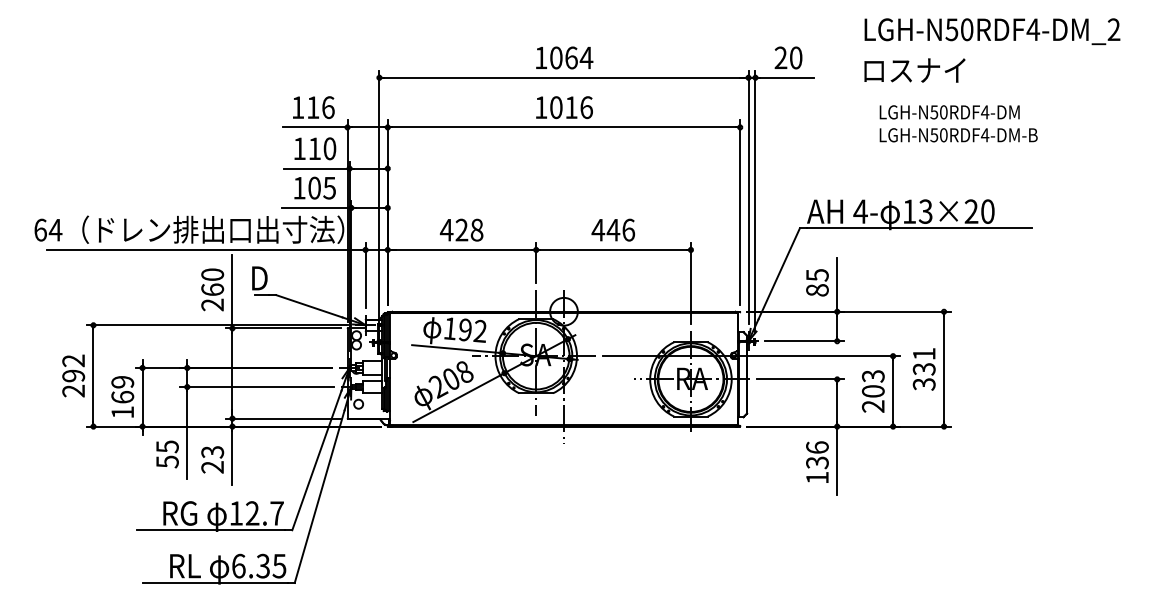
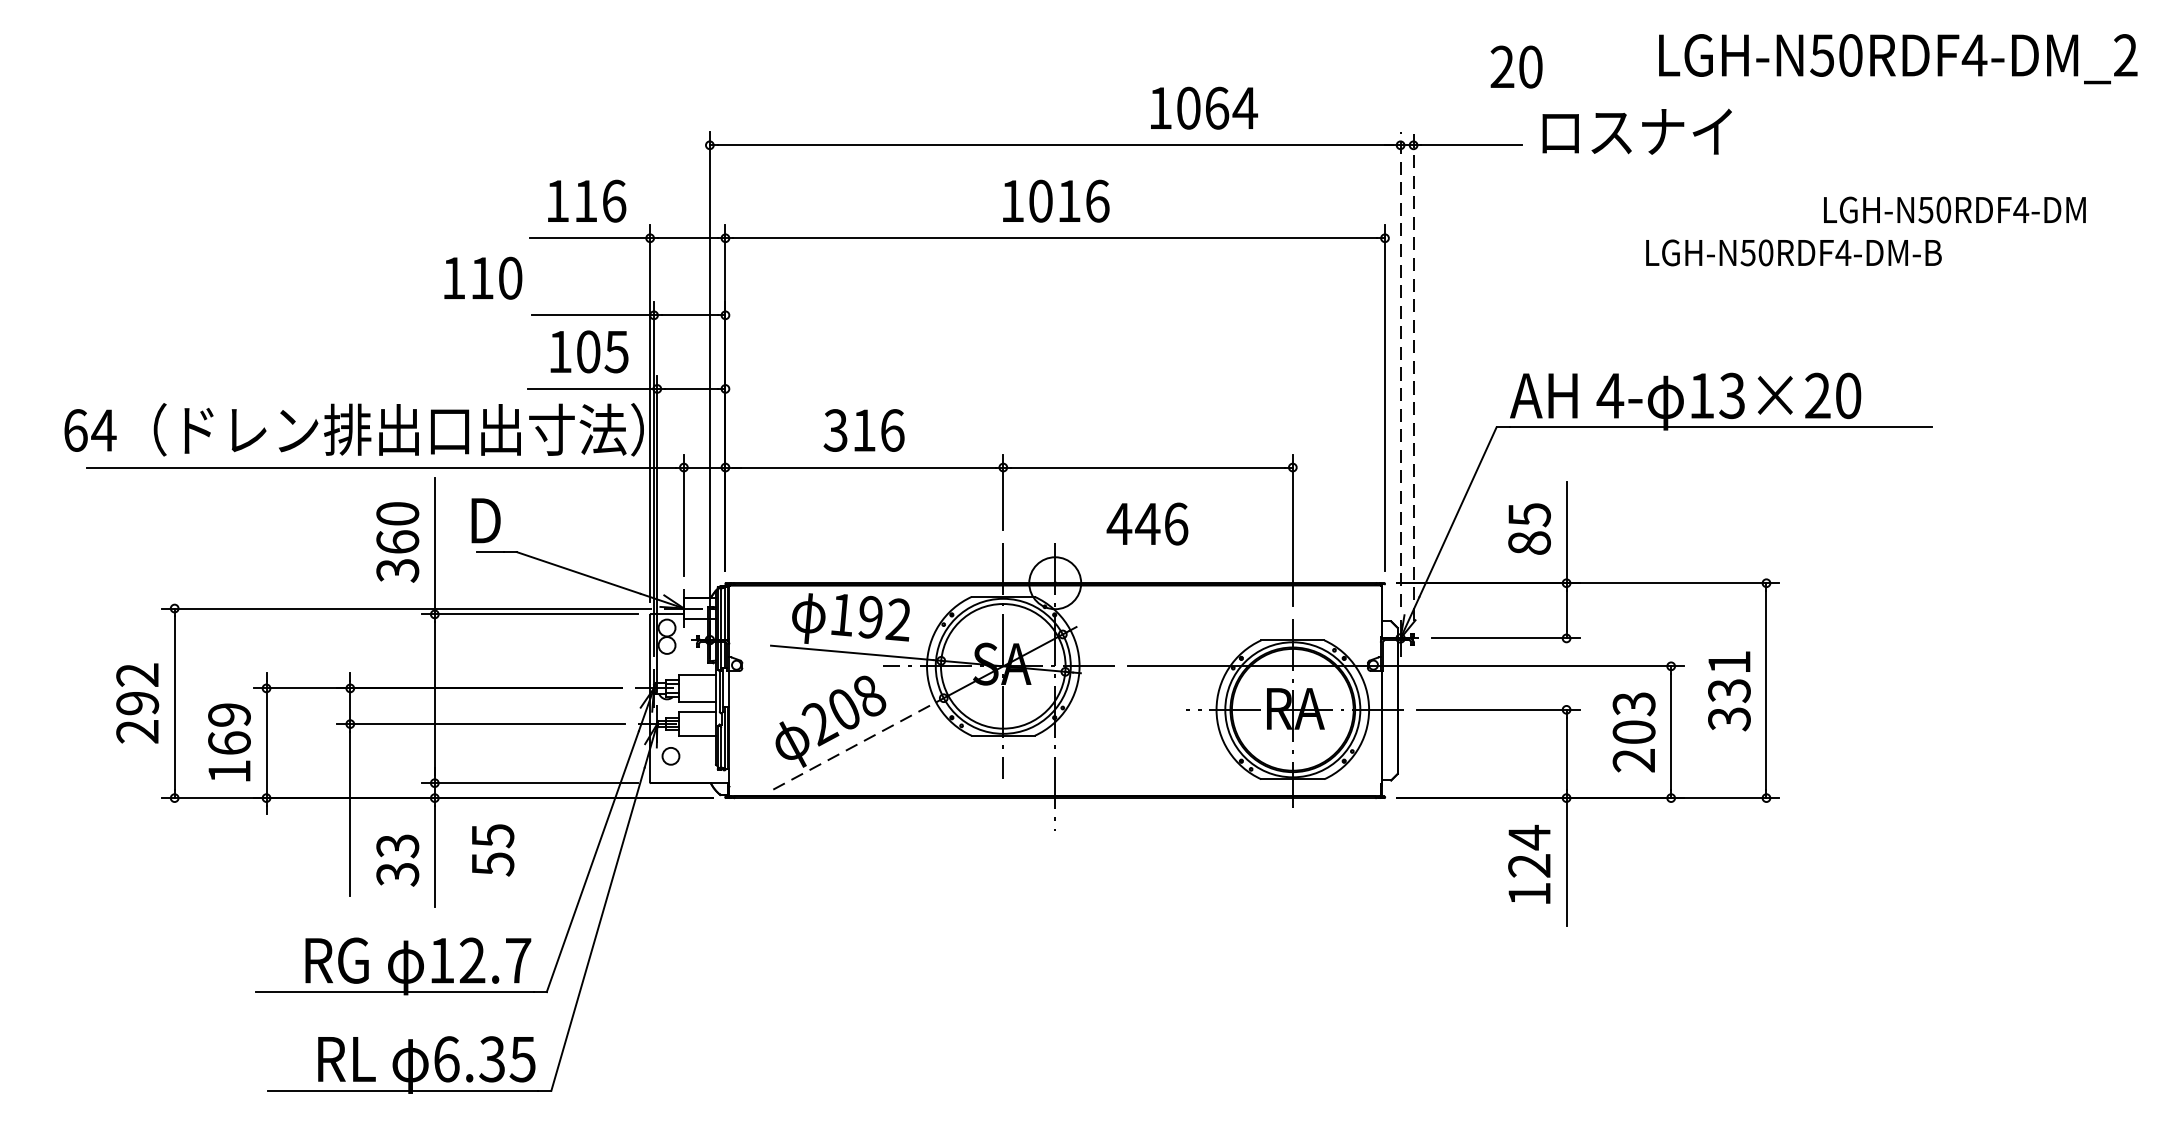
text: (992, 31) -> (1898, 58), moved
text: (564, 57) -> (1204, 107), moved
text: (788, 57) -> (1516, 66), moved
text: (914, 70) -> (1636, 131), moved
text: (949, 112) -> (1954, 210), moved
text: (315, 148) -> (483, 277), moved
line: (748, 197) -> (1400, 369), solid -> dashed
line: (755, 201) -> (1413, 376), solid -> dashed
text: (461, 229) -> (863, 429), 428 -> 316
text: (612, 229) -> (1145, 522), moved
text: (212, 304) -> (397, 569), 260 -> 360
line: (457, 398) -> (855, 745), solid -> dashed
text: (167, 454) -> (492, 850), moved
text: (817, 454) -> (1529, 850), 136 -> 124
text: (212, 467) -> (397, 874), 23 -> 33

